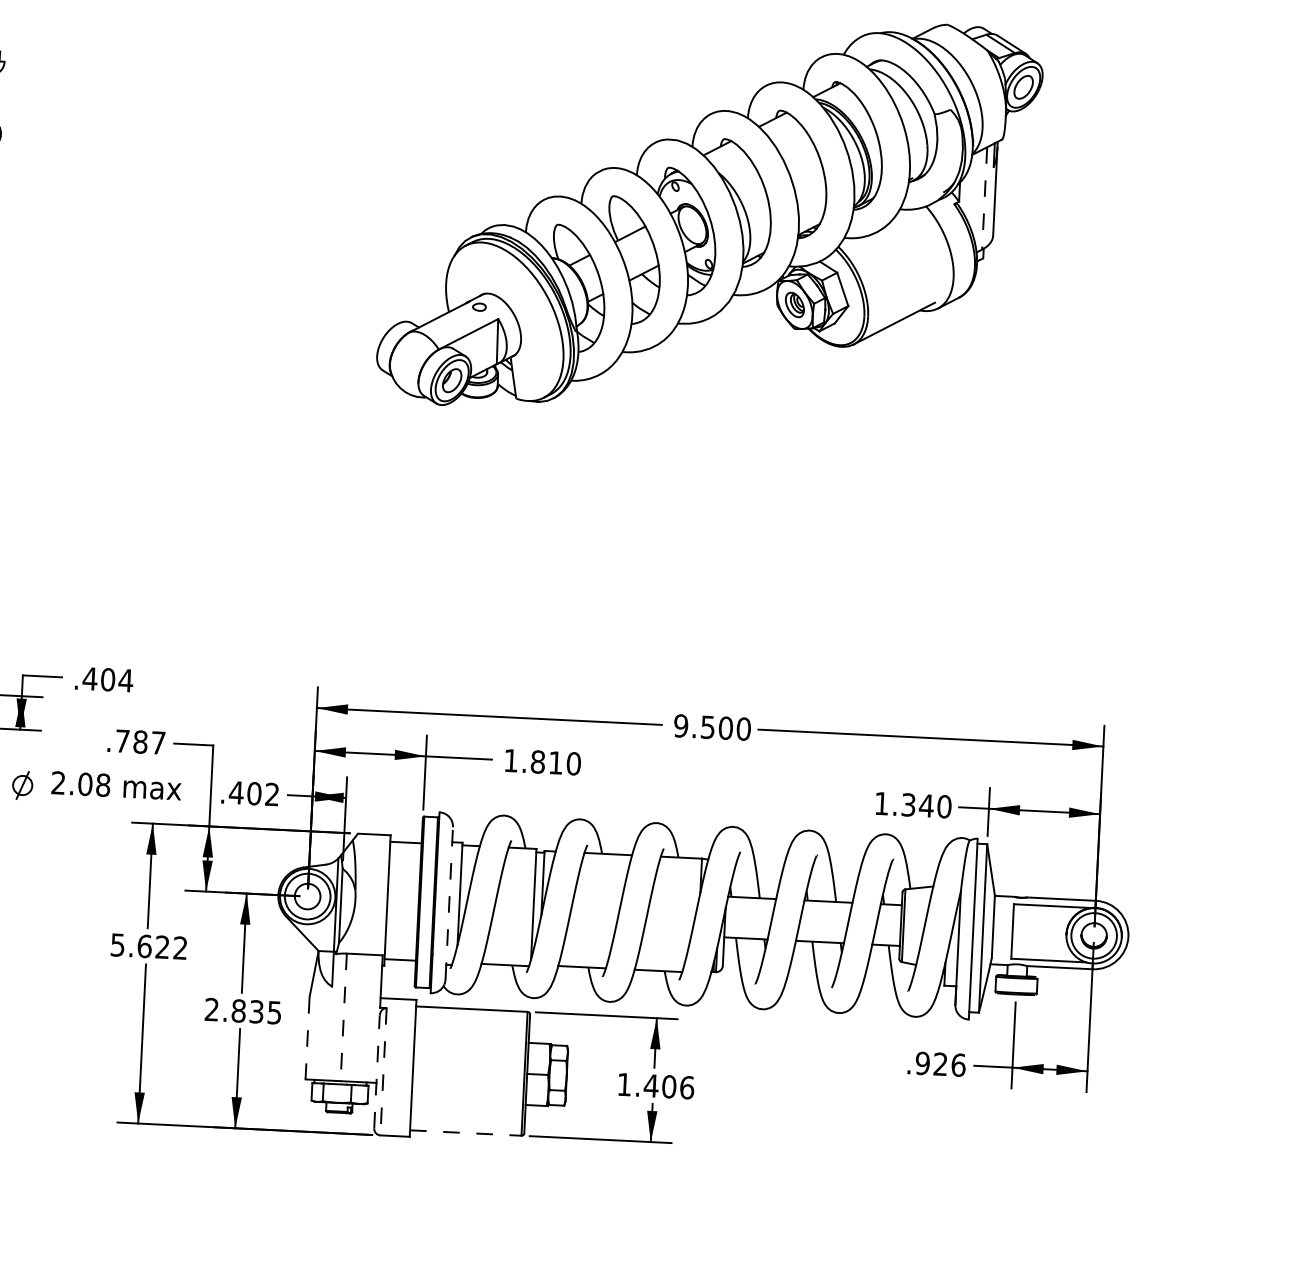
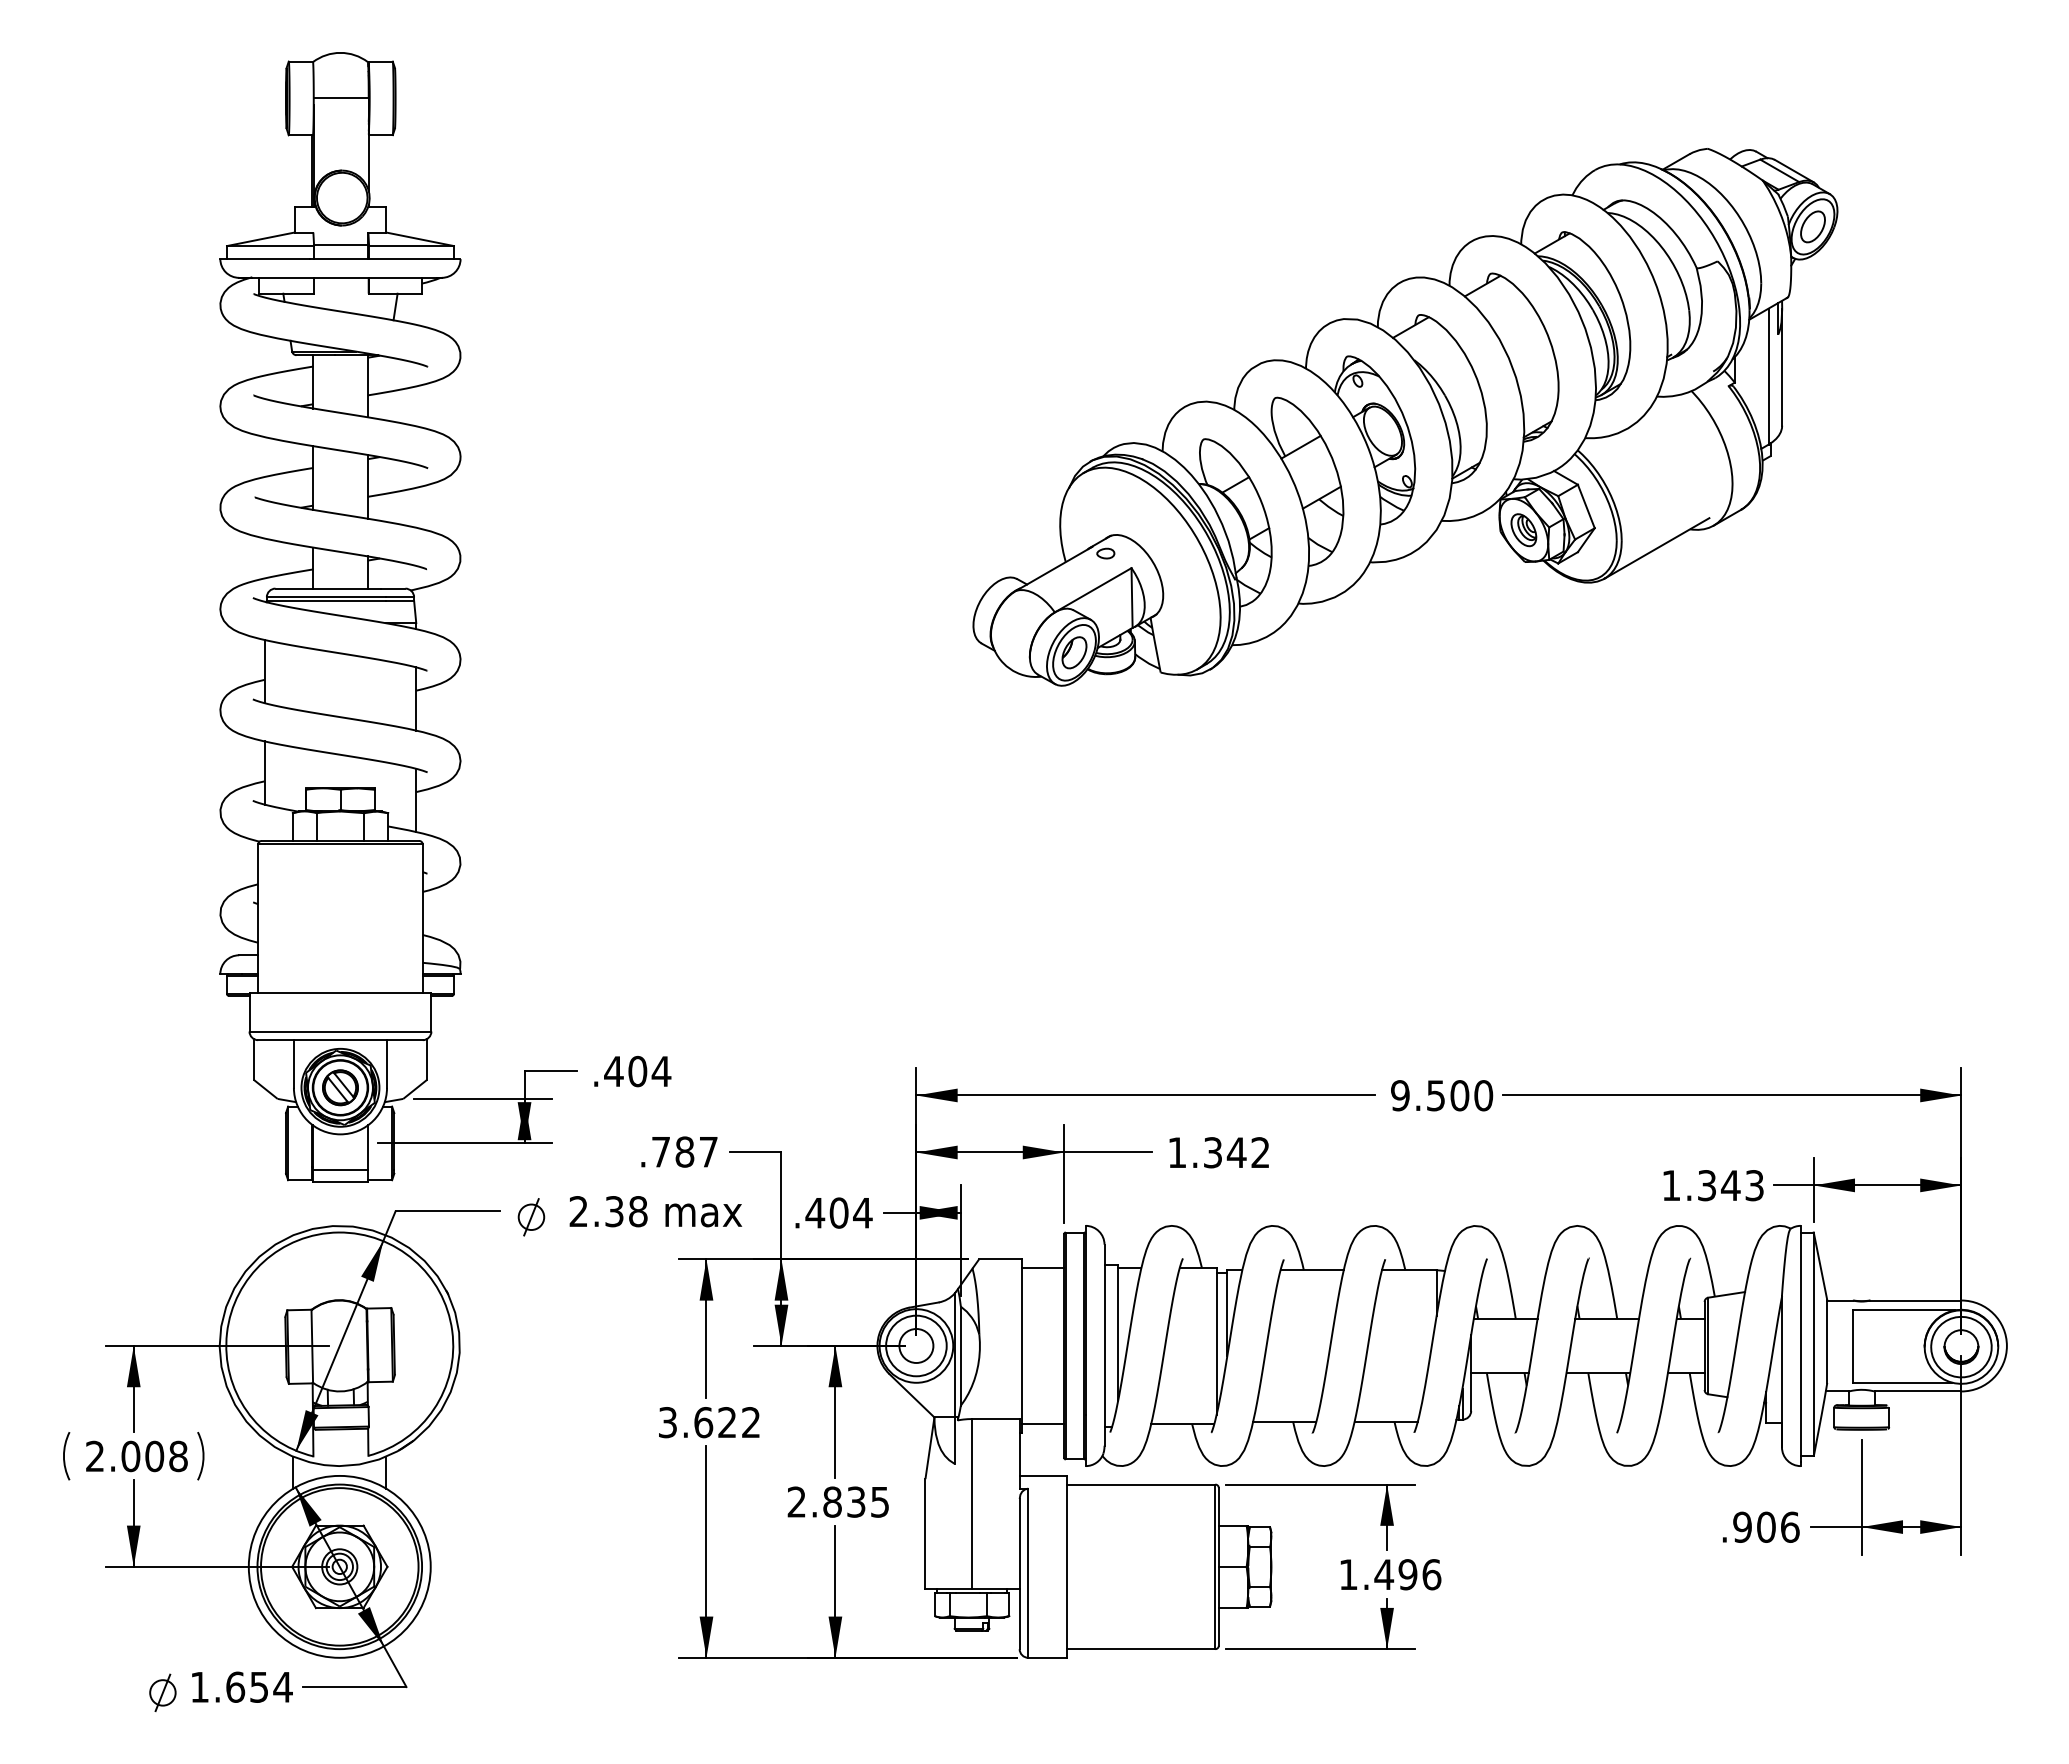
line: (984, 199) -> (1768, 377), dashed -> solid
text: (555, 762) -> (1236, 1152), 1.810 -> 1.342
text: (85, 784) -> (614, 1211), 2.08 -> 2.38
text: (272, 794) -> (862, 1212), .402 -> .404
text: (944, 806) -> (1754, 1185), 1.340 -> 1.343
line: (449, 903) -> (1104, 1345), dashed -> solid
text: (117, 945) -> (667, 1422), 5.622 -> 3.622
line: (344, 1017) -> (972, 1503), dashed -> solid
line: (307, 1038) -> (925, 1533), dashed -> solid
text: (940, 1063) -> (1766, 1526), .926 -> .906
line: (376, 1071) -> (1019, 1573), dashed -> solid
line: (383, 1071) -> (1028, 1573), dashed -> solid
text: (668, 1086) -> (1407, 1574), 1.406 -> 1.496
line: (465, 1133) -> (1141, 1649), dashed -> solid

